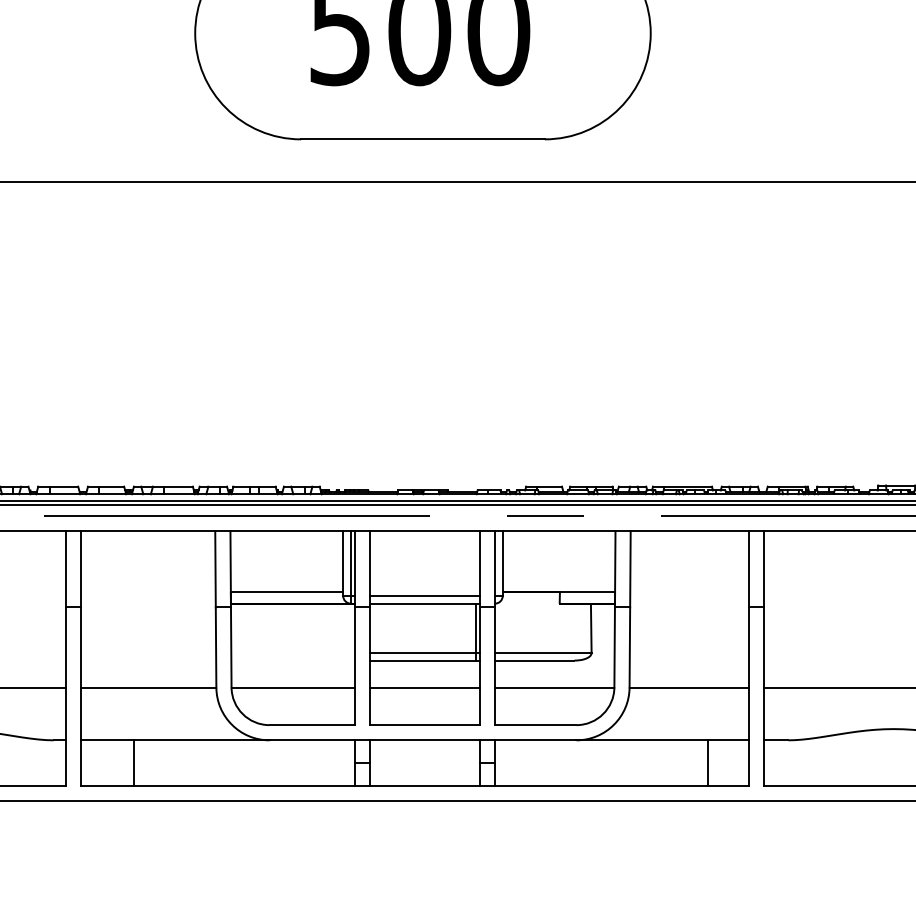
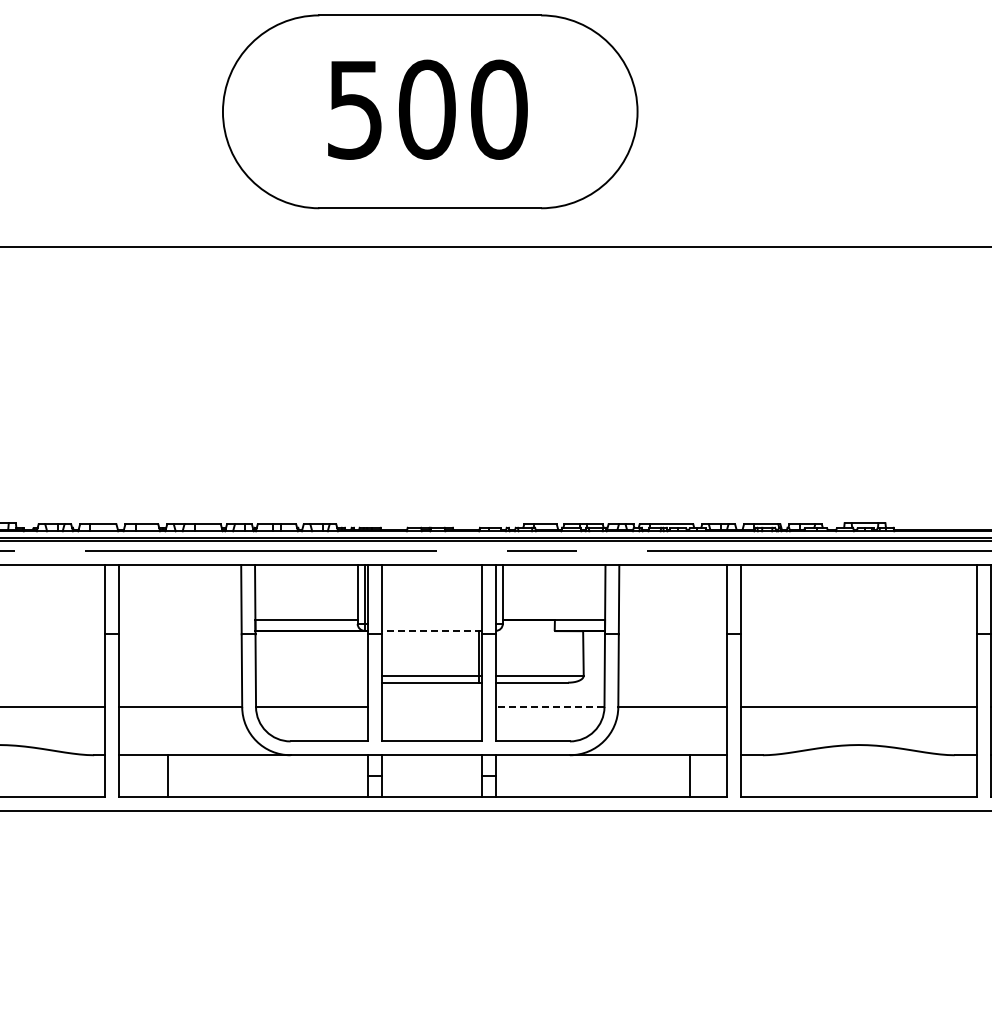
line: (424, 595) -> (431, 623), removed
line: (424, 603) -> (431, 630), solid -> dashed
line: (424, 687) -> (431, 707), removed
line: (553, 687) -> (549, 707), solid -> dashed

